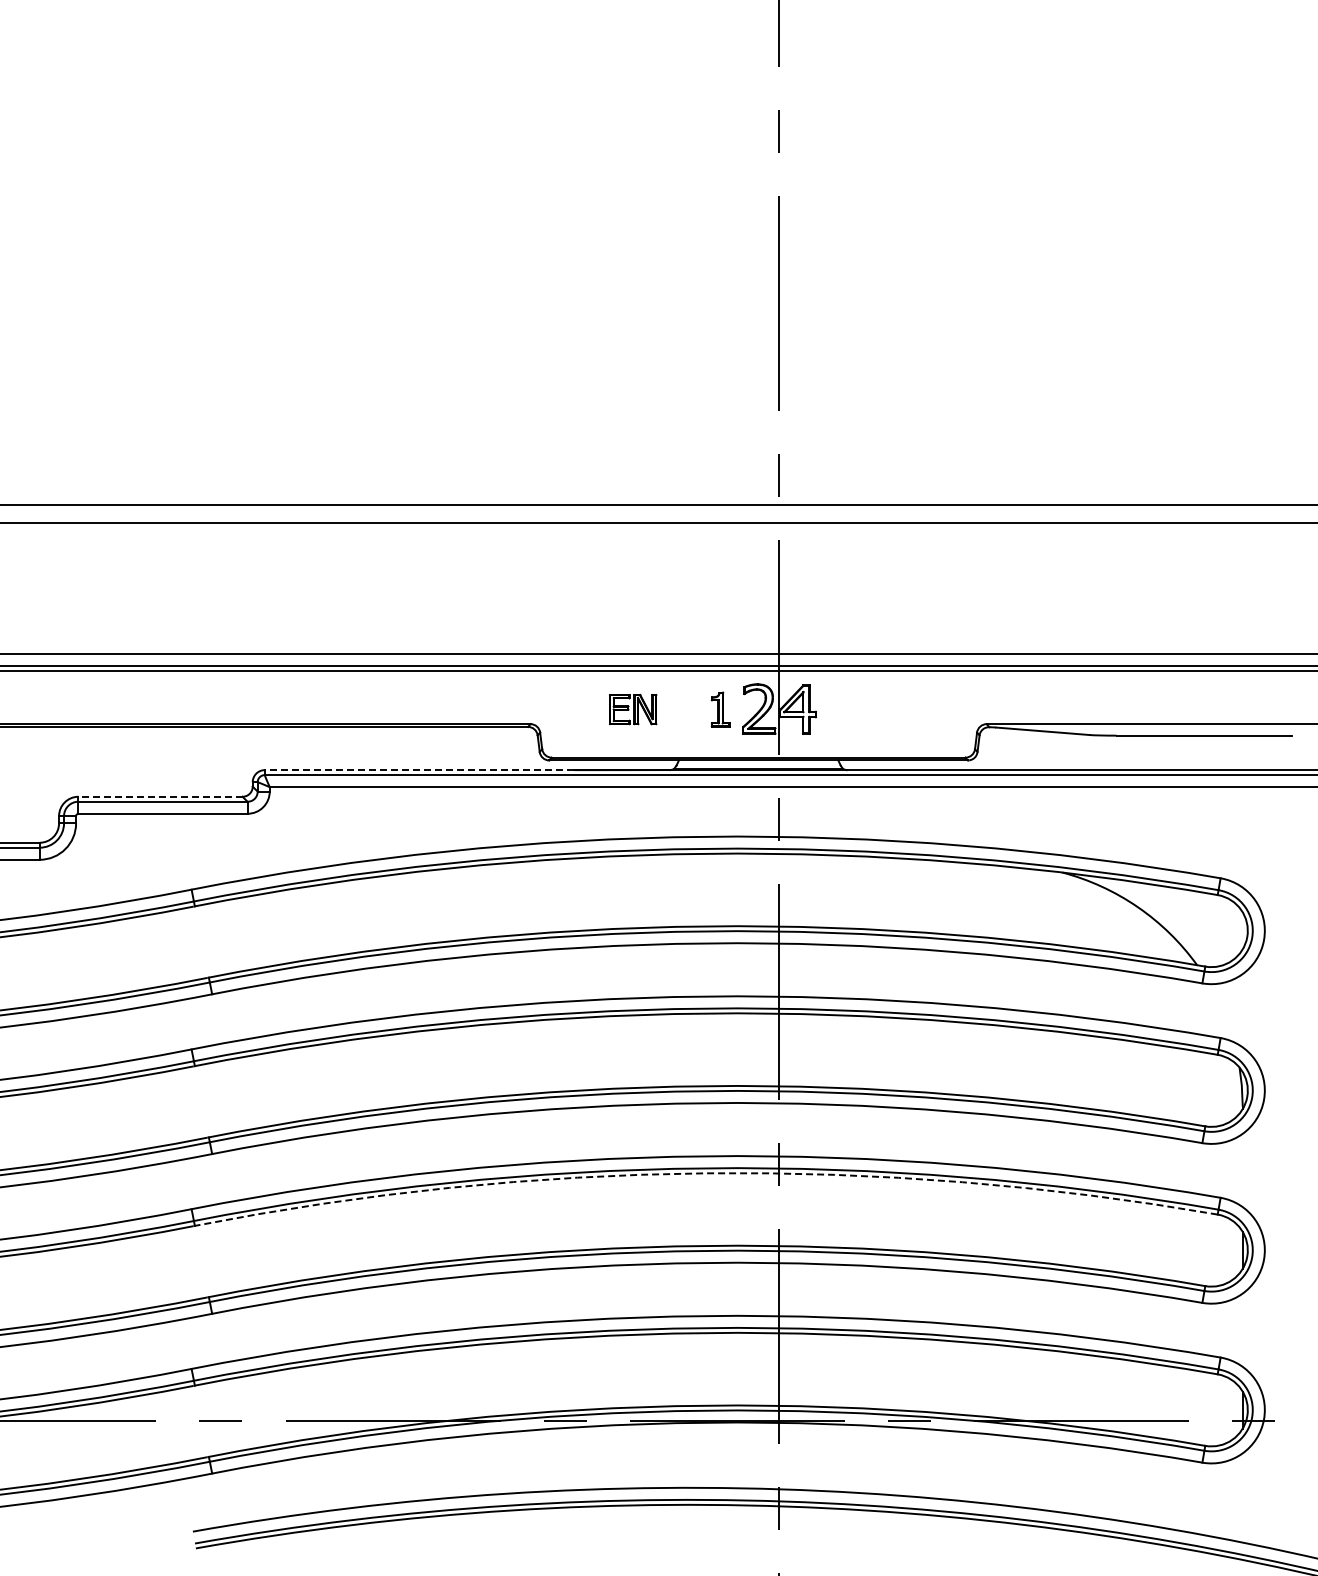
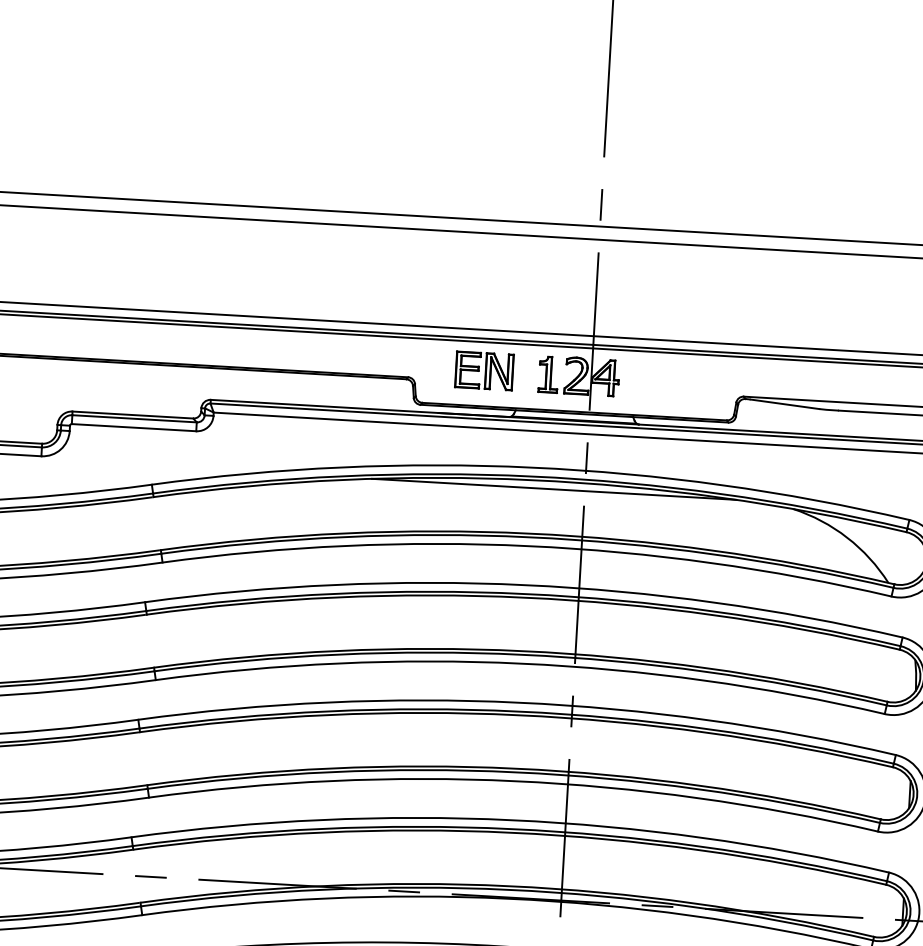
part: (632, 709) -> (483, 370), size x1.67
part: (720, 709) -> (548, 374), size x1.43
line: (419, 770) -> (324, 406), dashed -> solid
line: (160, 796) -> (132, 414), dashed -> solid
line: (736, 864) -> (553, 489), added
arc: (705, 1173) -> (517, 715), dashed -> solid

